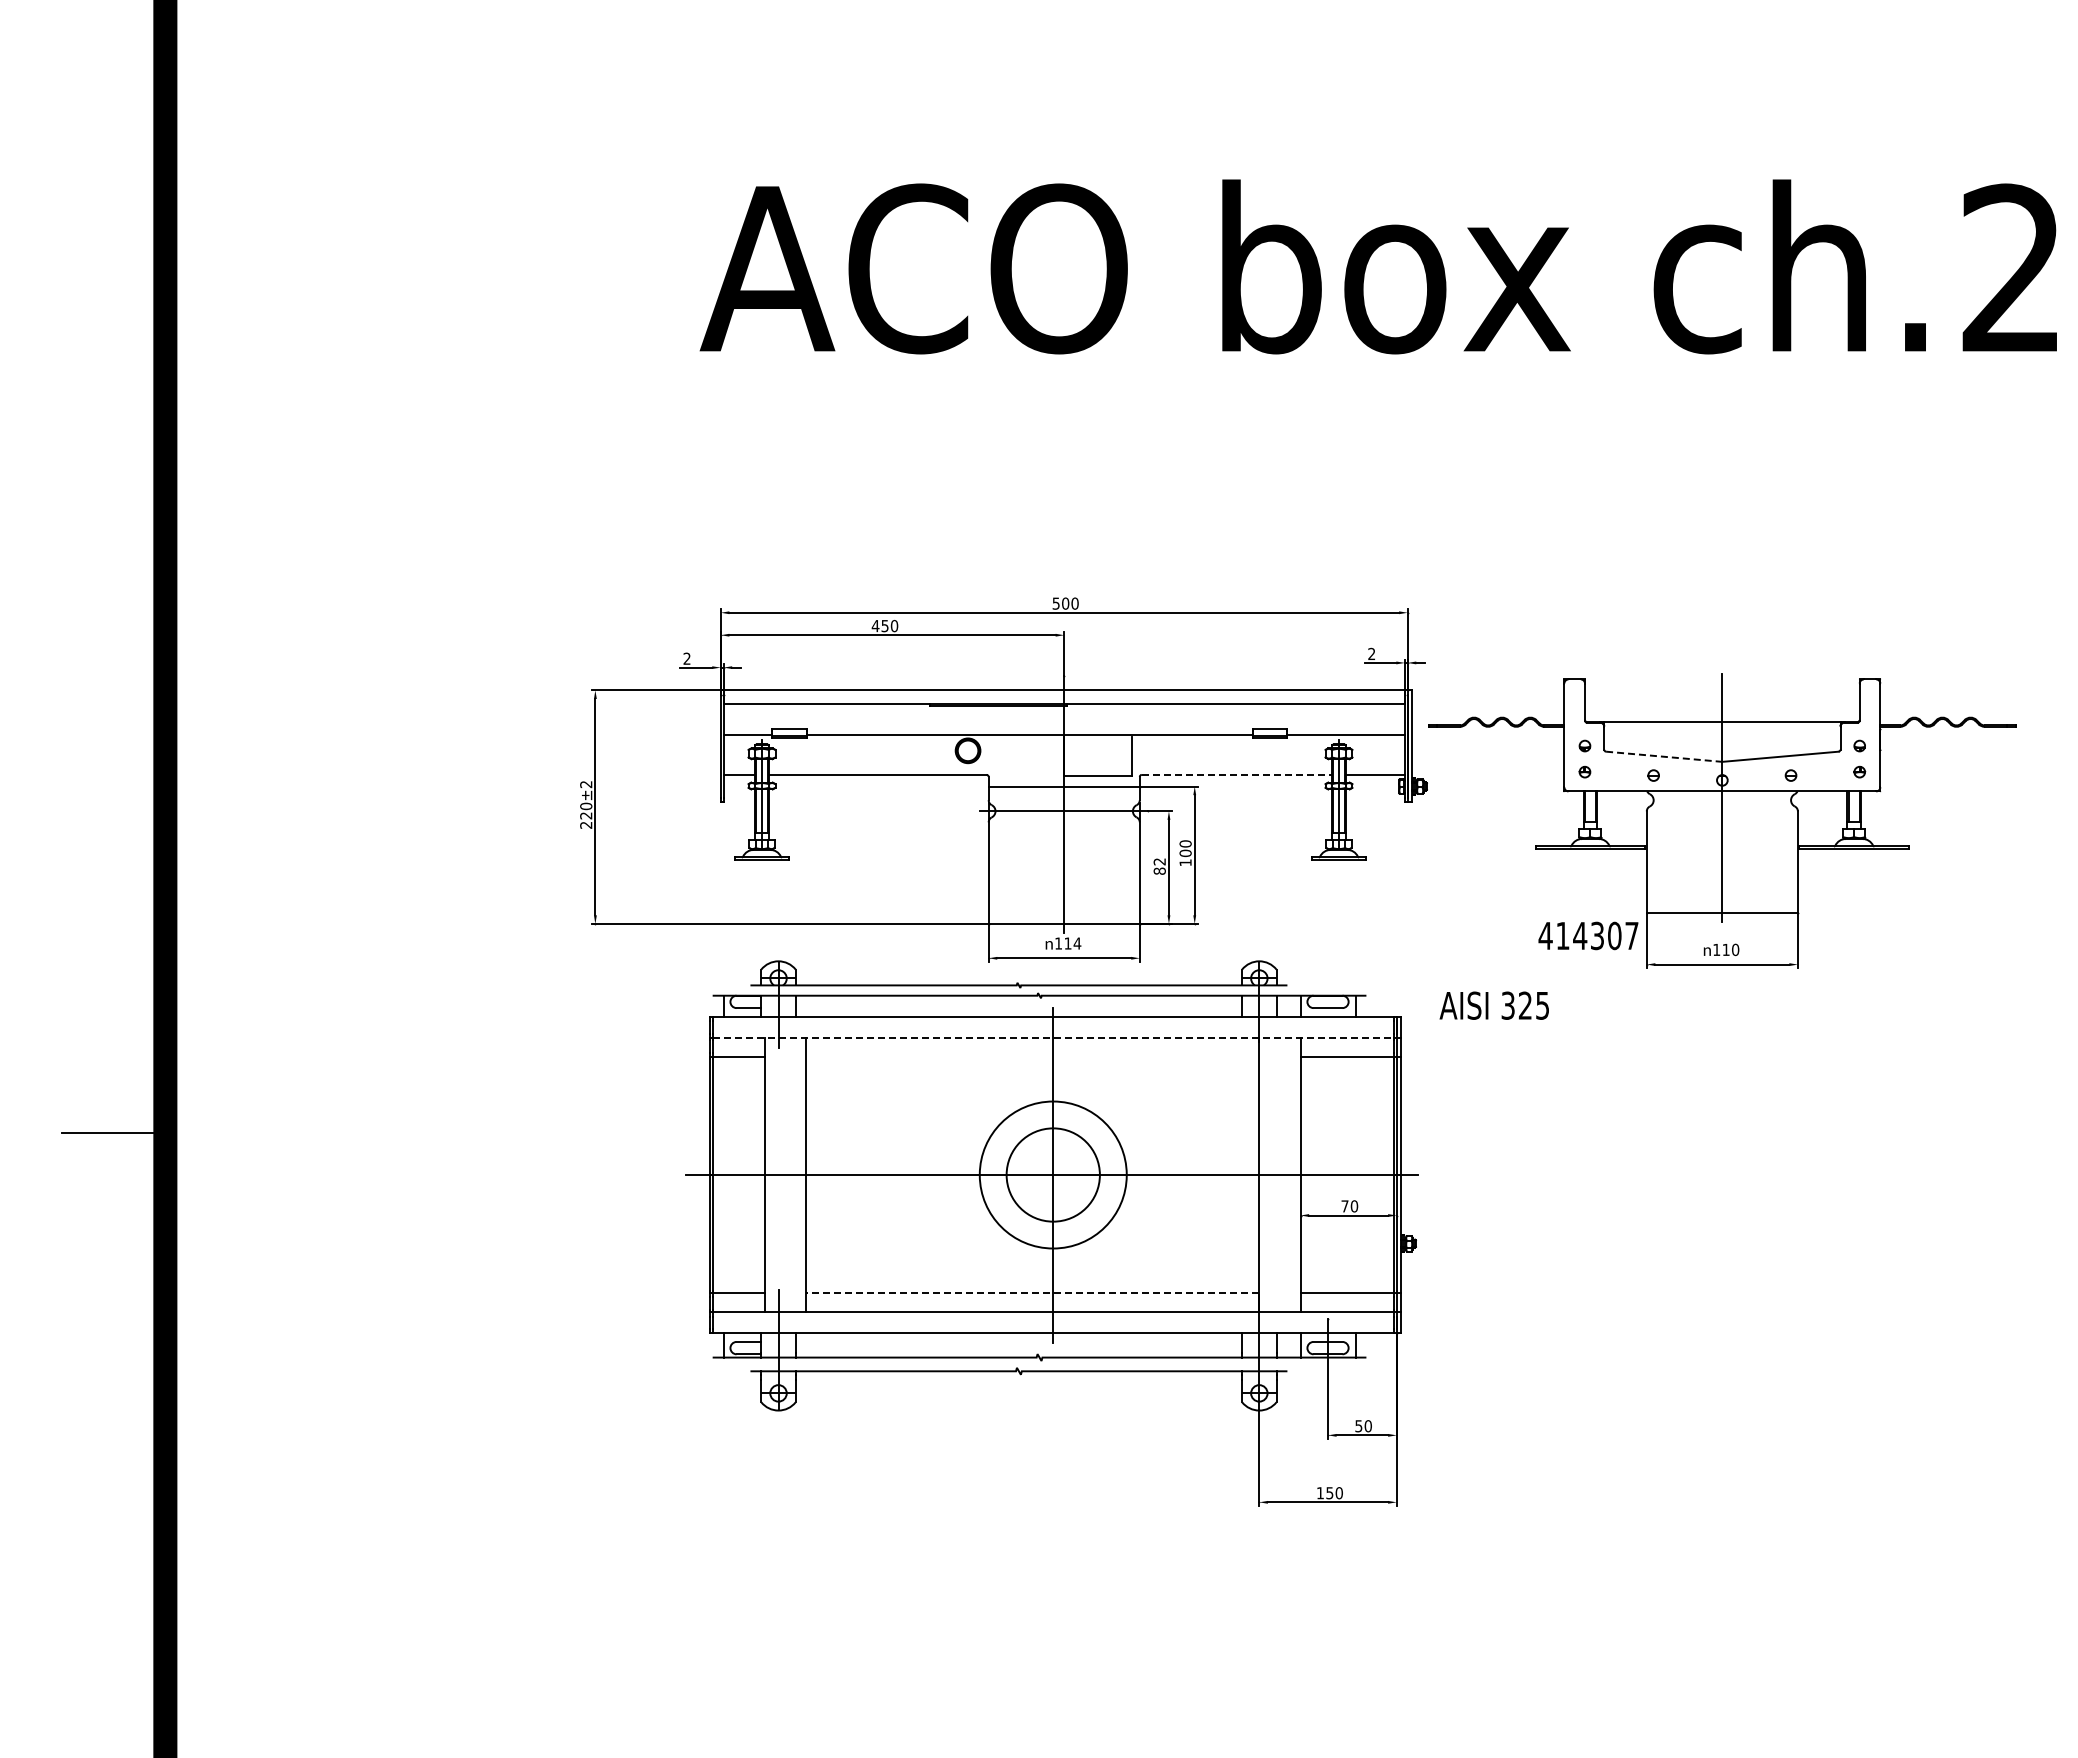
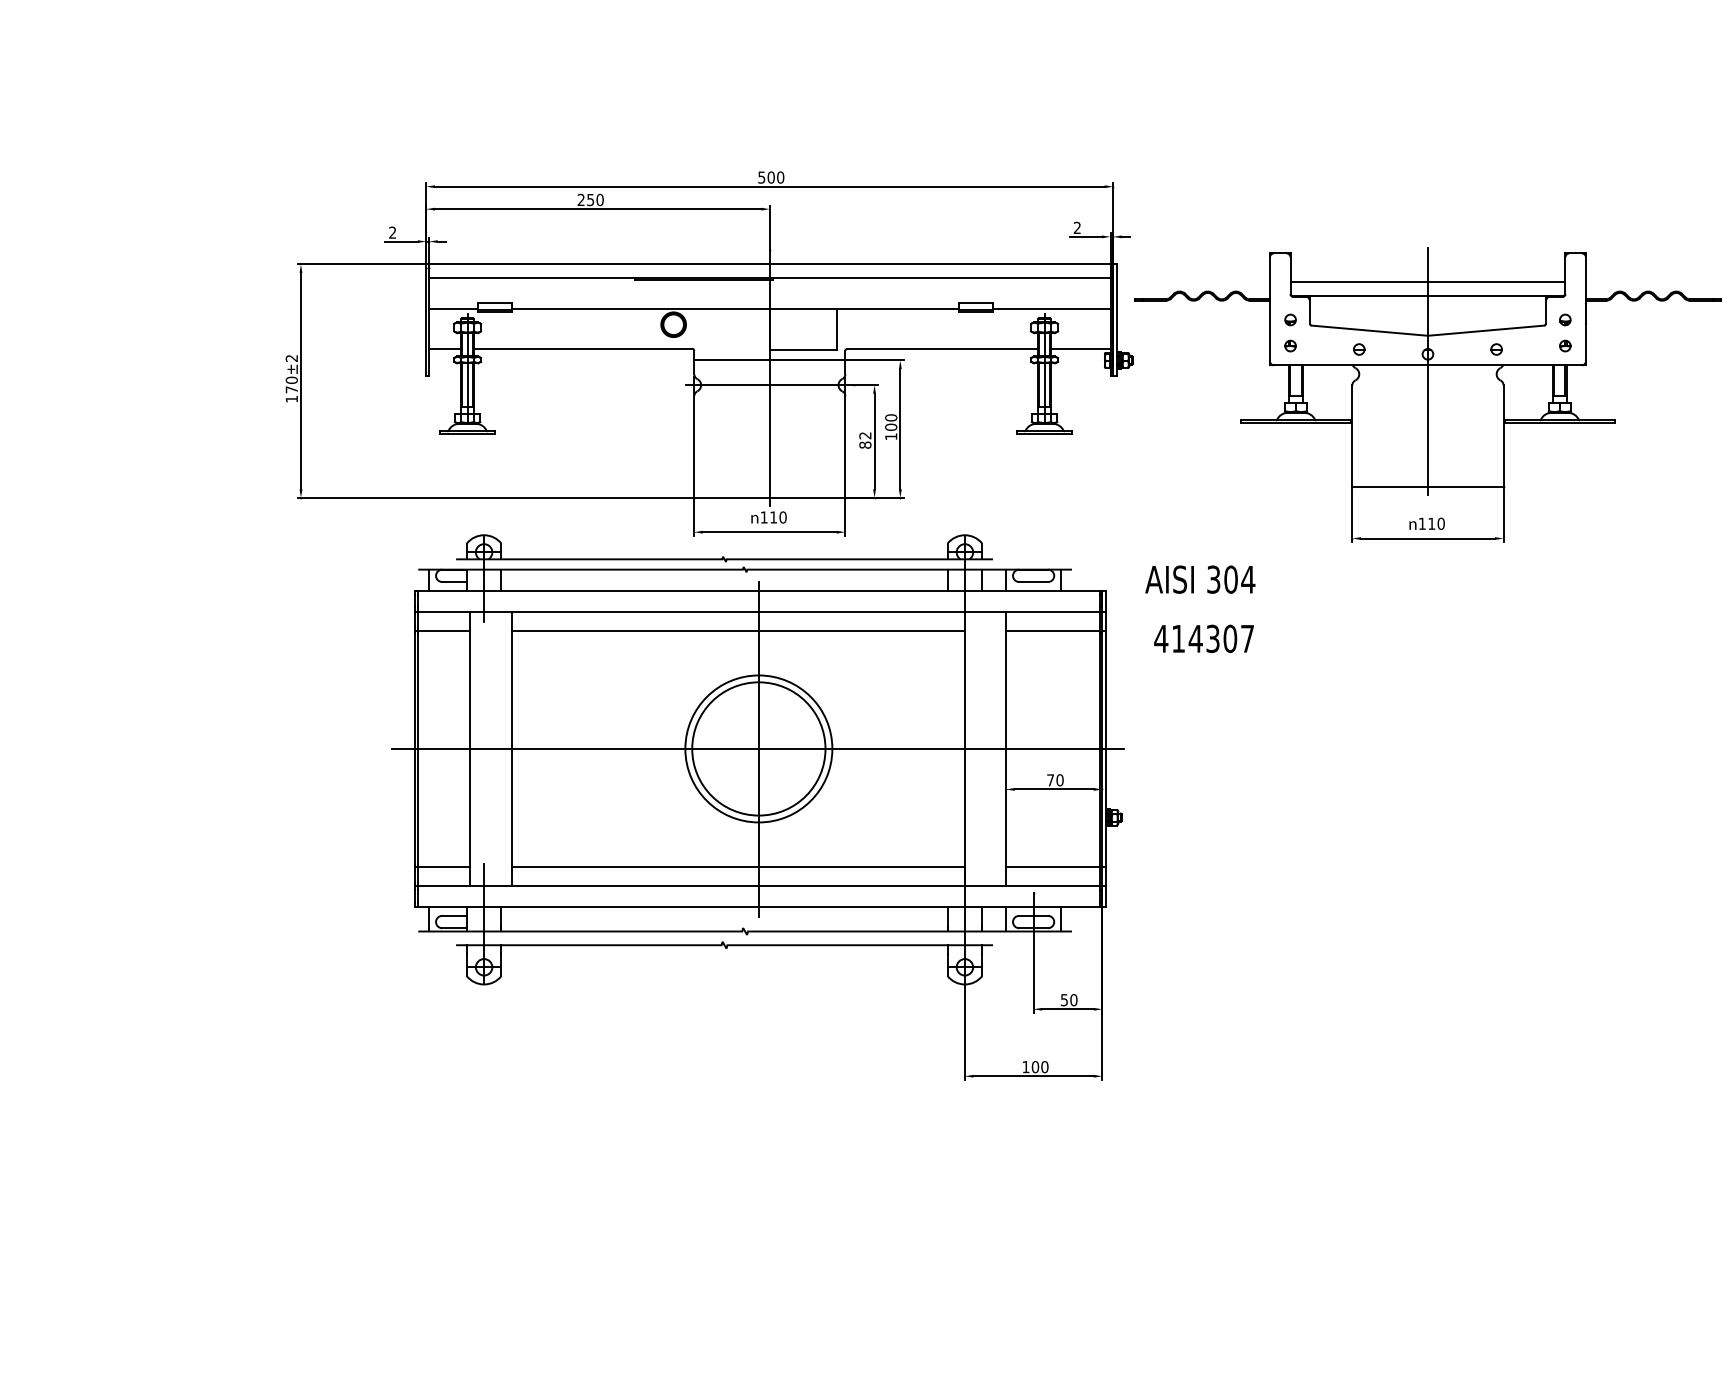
text: (875, 625) -> (581, 199), 450 -> 250
line: (1721, 708) -> (1427, 282), added
line: (1664, 756) -> (1370, 330), dashed -> solid
line: (1237, 774) -> (943, 348), dashed -> solid
text: (586, 820) -> (292, 394), 220 -> 170
text: (1588, 935) -> (1204, 638), moved
text: (1077, 943) -> (783, 517), 114 -> 110
text: (1533, 1005) -> (1239, 579), 325 -> 304
line: (1053, 1037) -> (759, 611), dashed -> solid
line: (1032, 1056) -> (738, 630), added
circle: (1052, 1174) -> (758, 748), size x1.43
line: (1032, 1293) -> (738, 867), dashed -> solid
text: (1329, 1493) -> (1035, 1067), 150 -> 100

